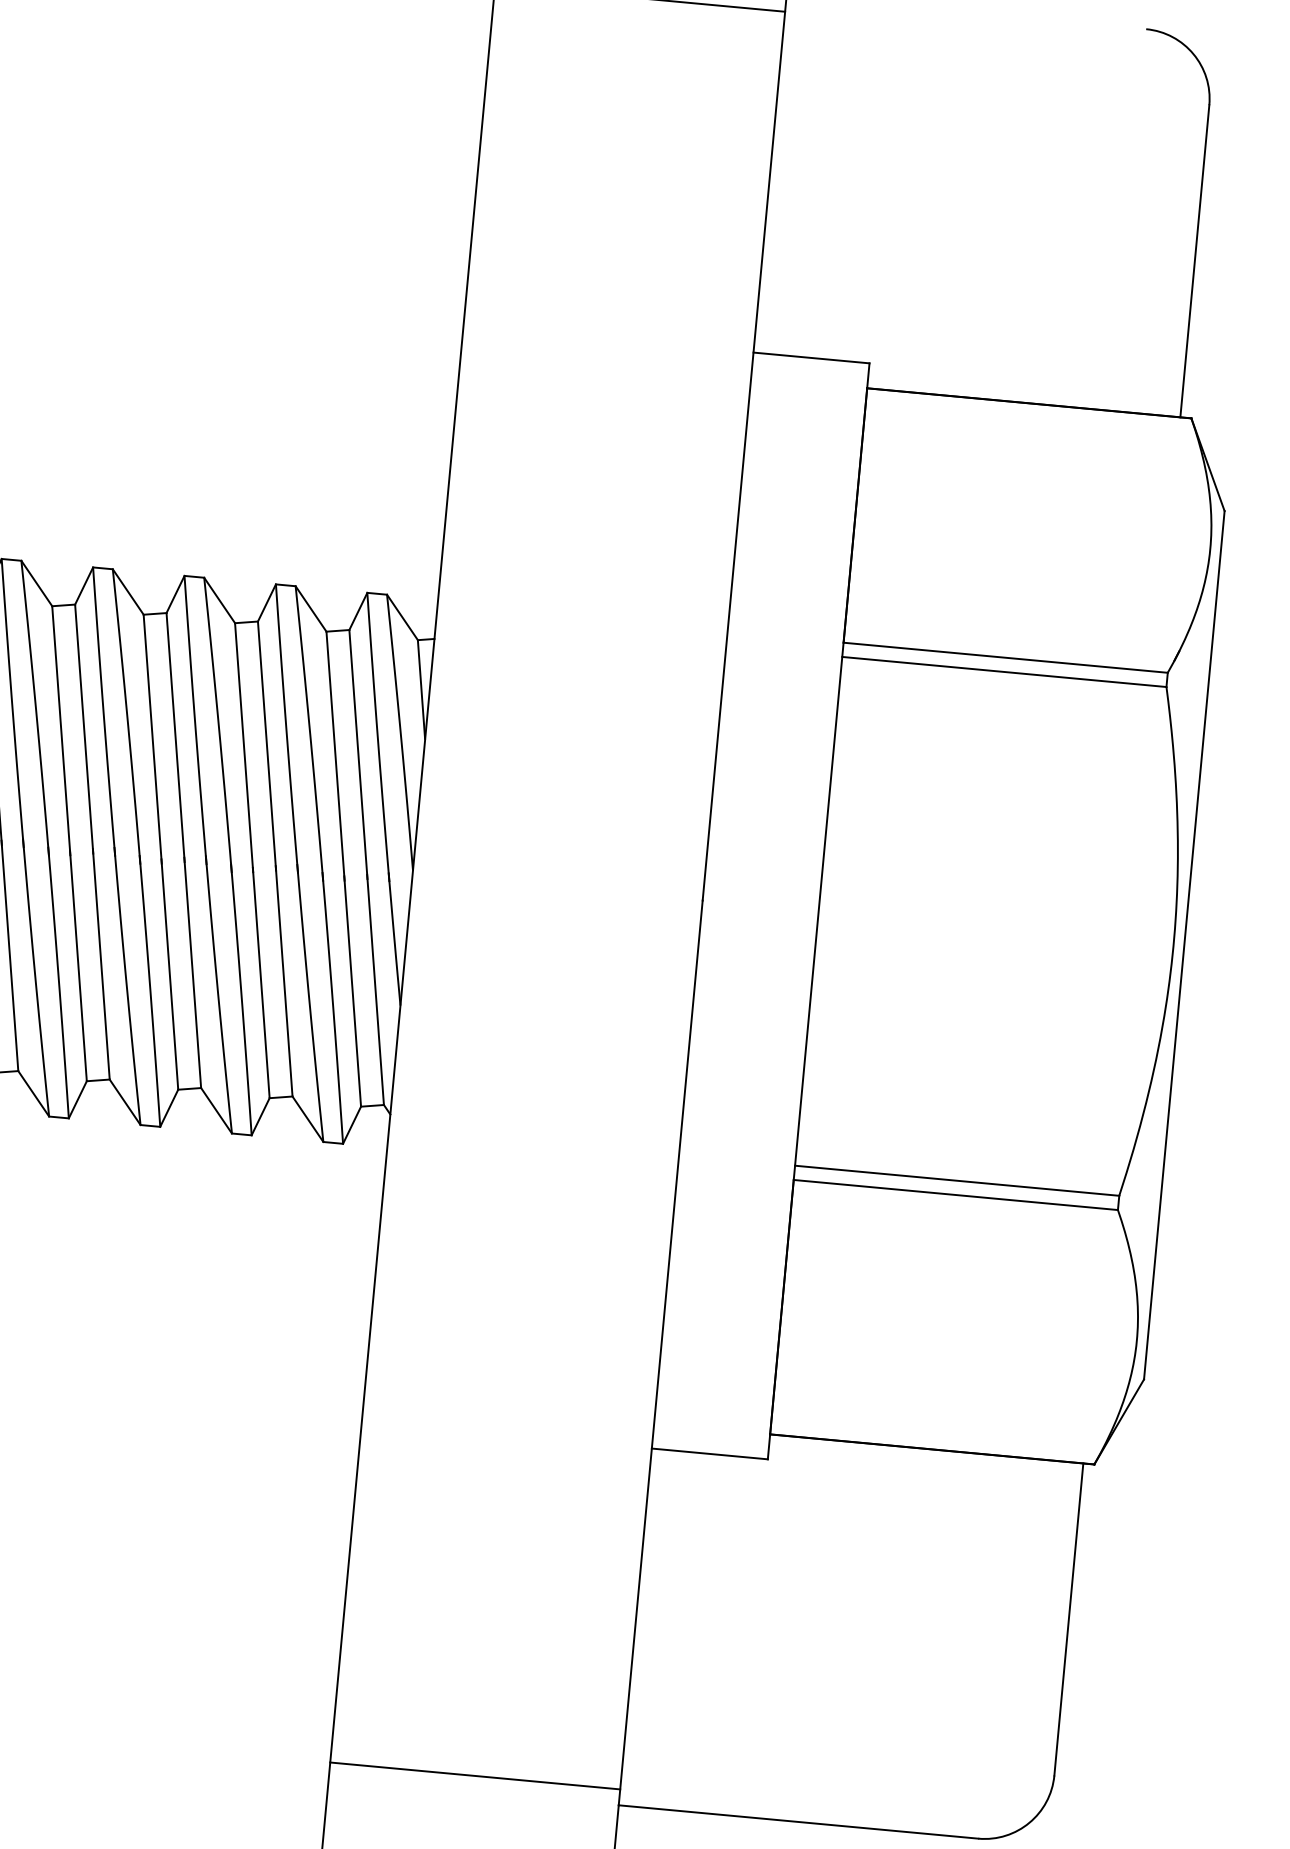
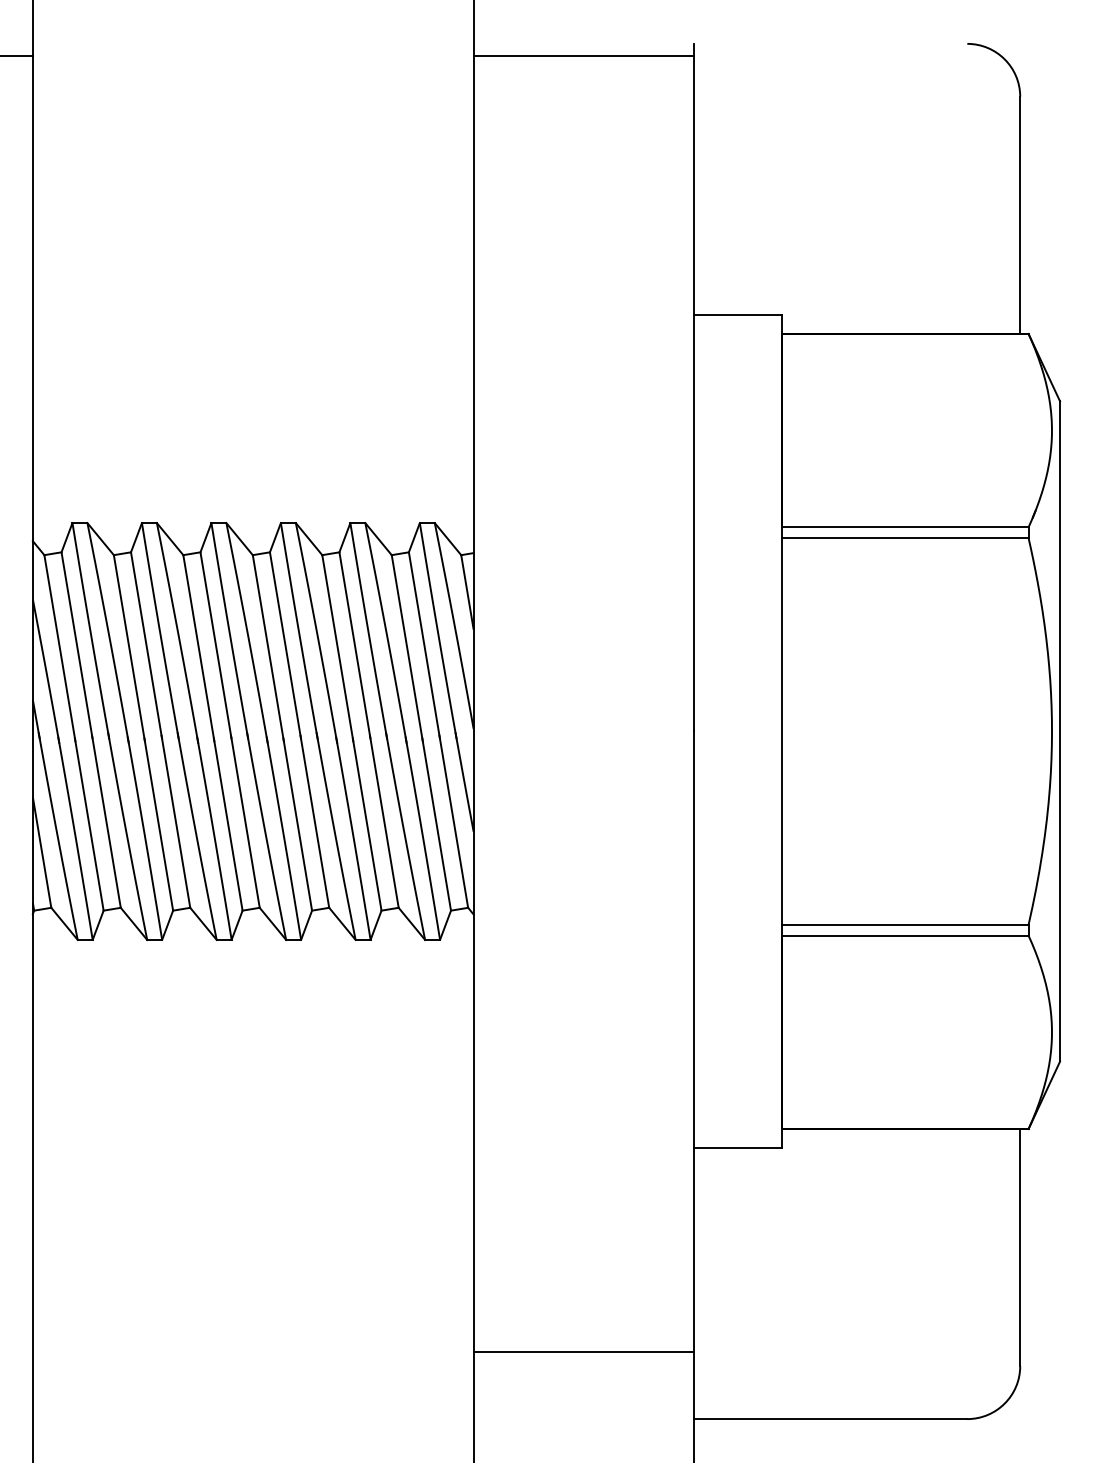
line: (474, 1776) -> (583, 1352), moved

